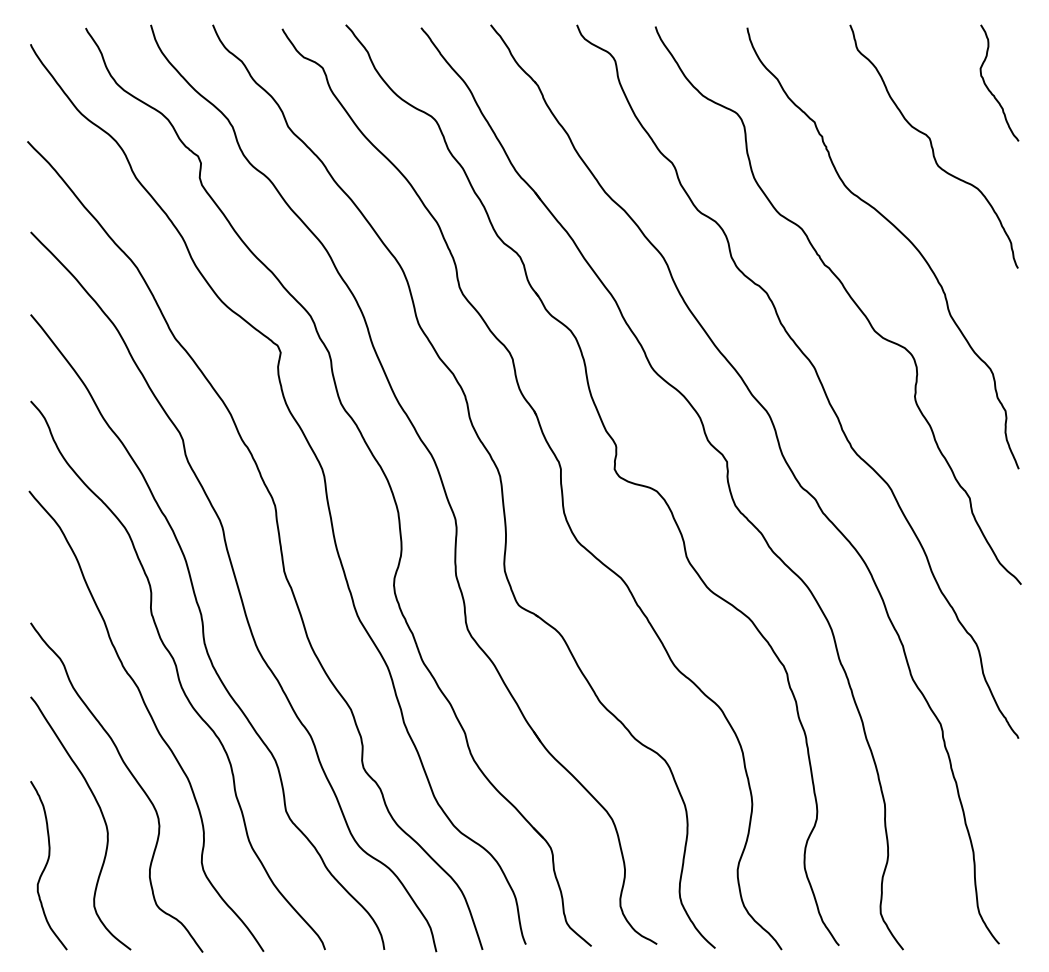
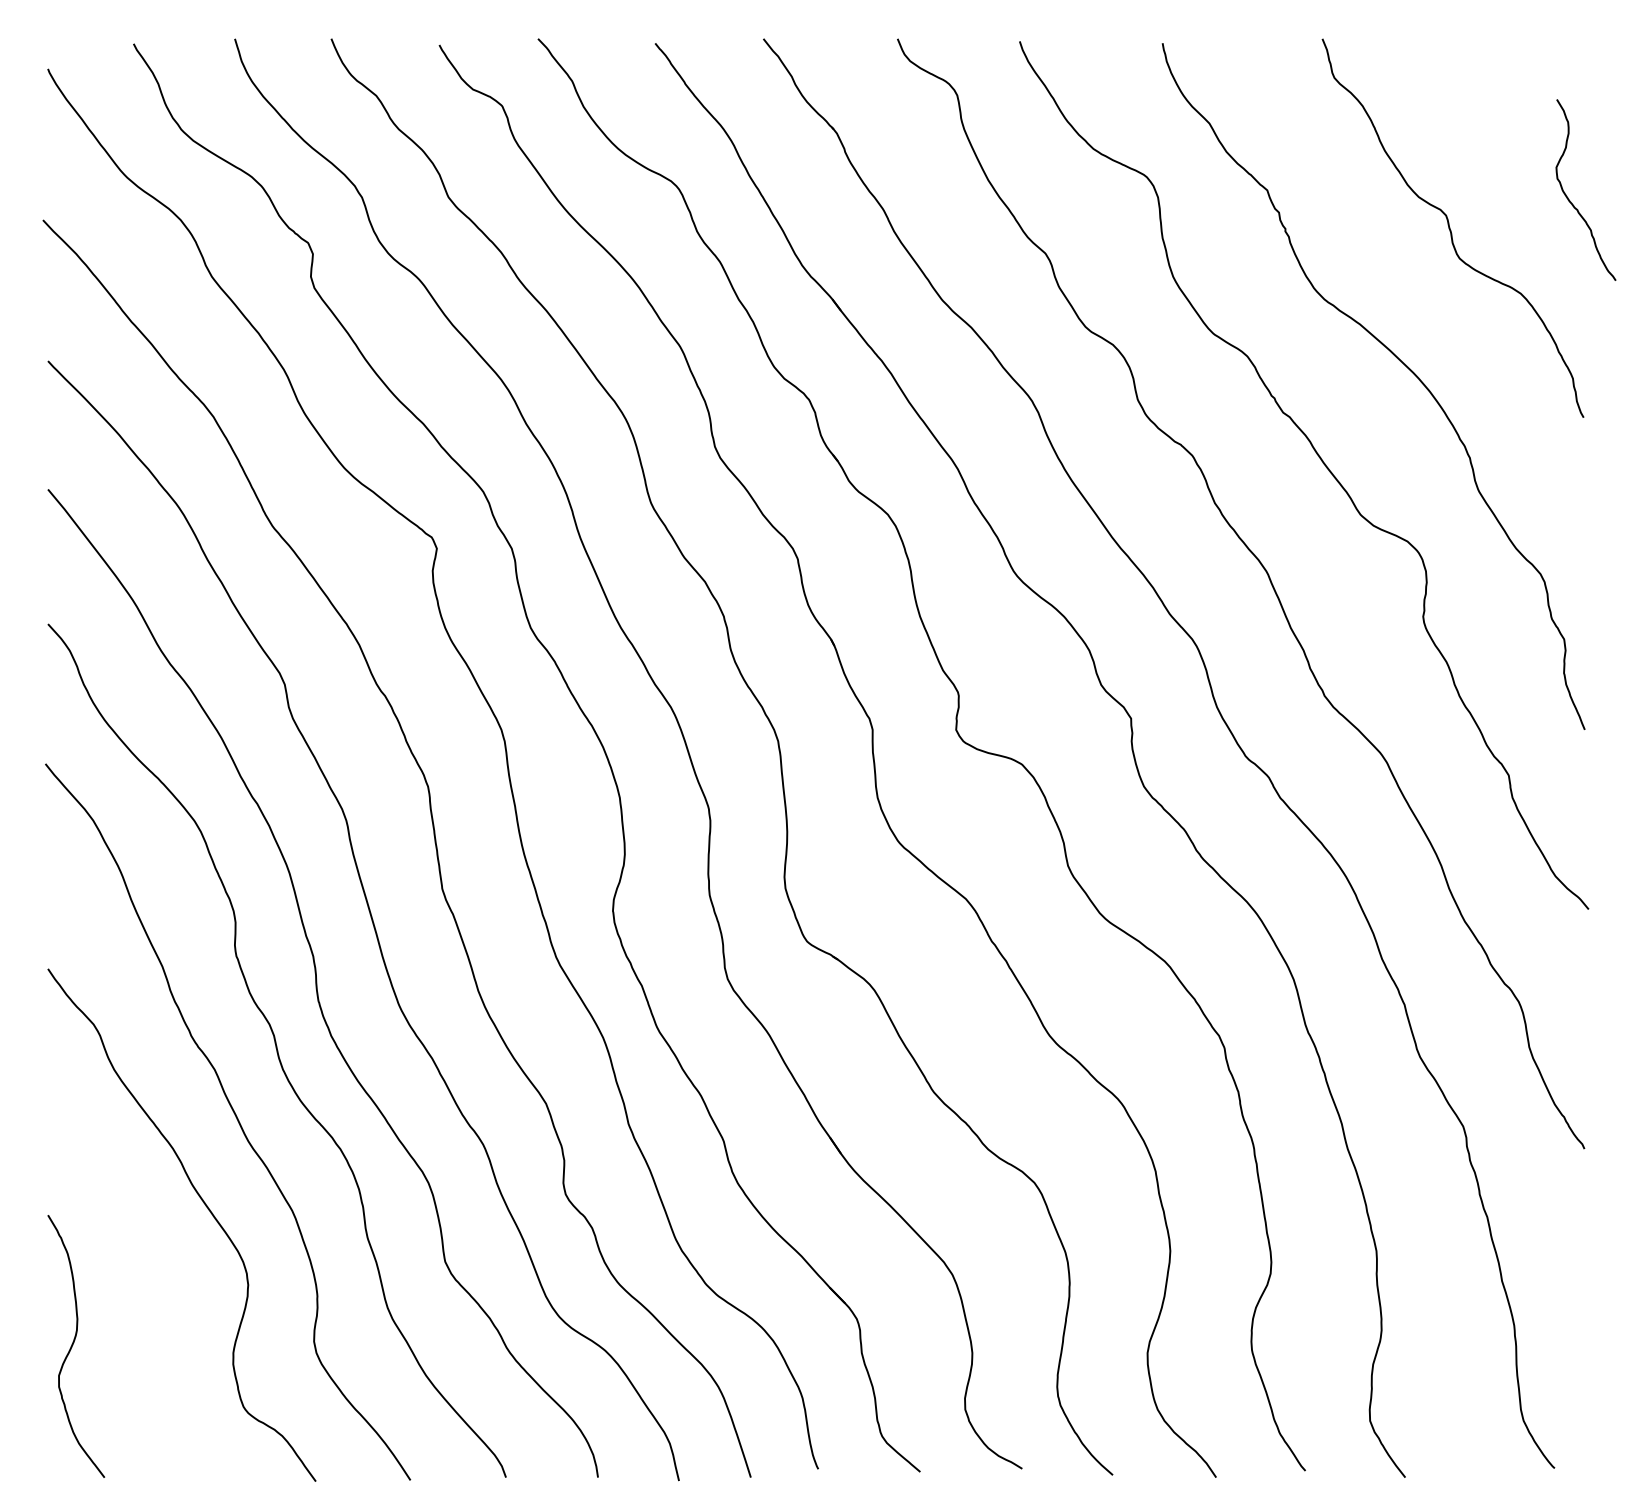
curve: (990, 90) -> (1571, 201), moved
curve: (102, 817) -> (159, 1271), removed

